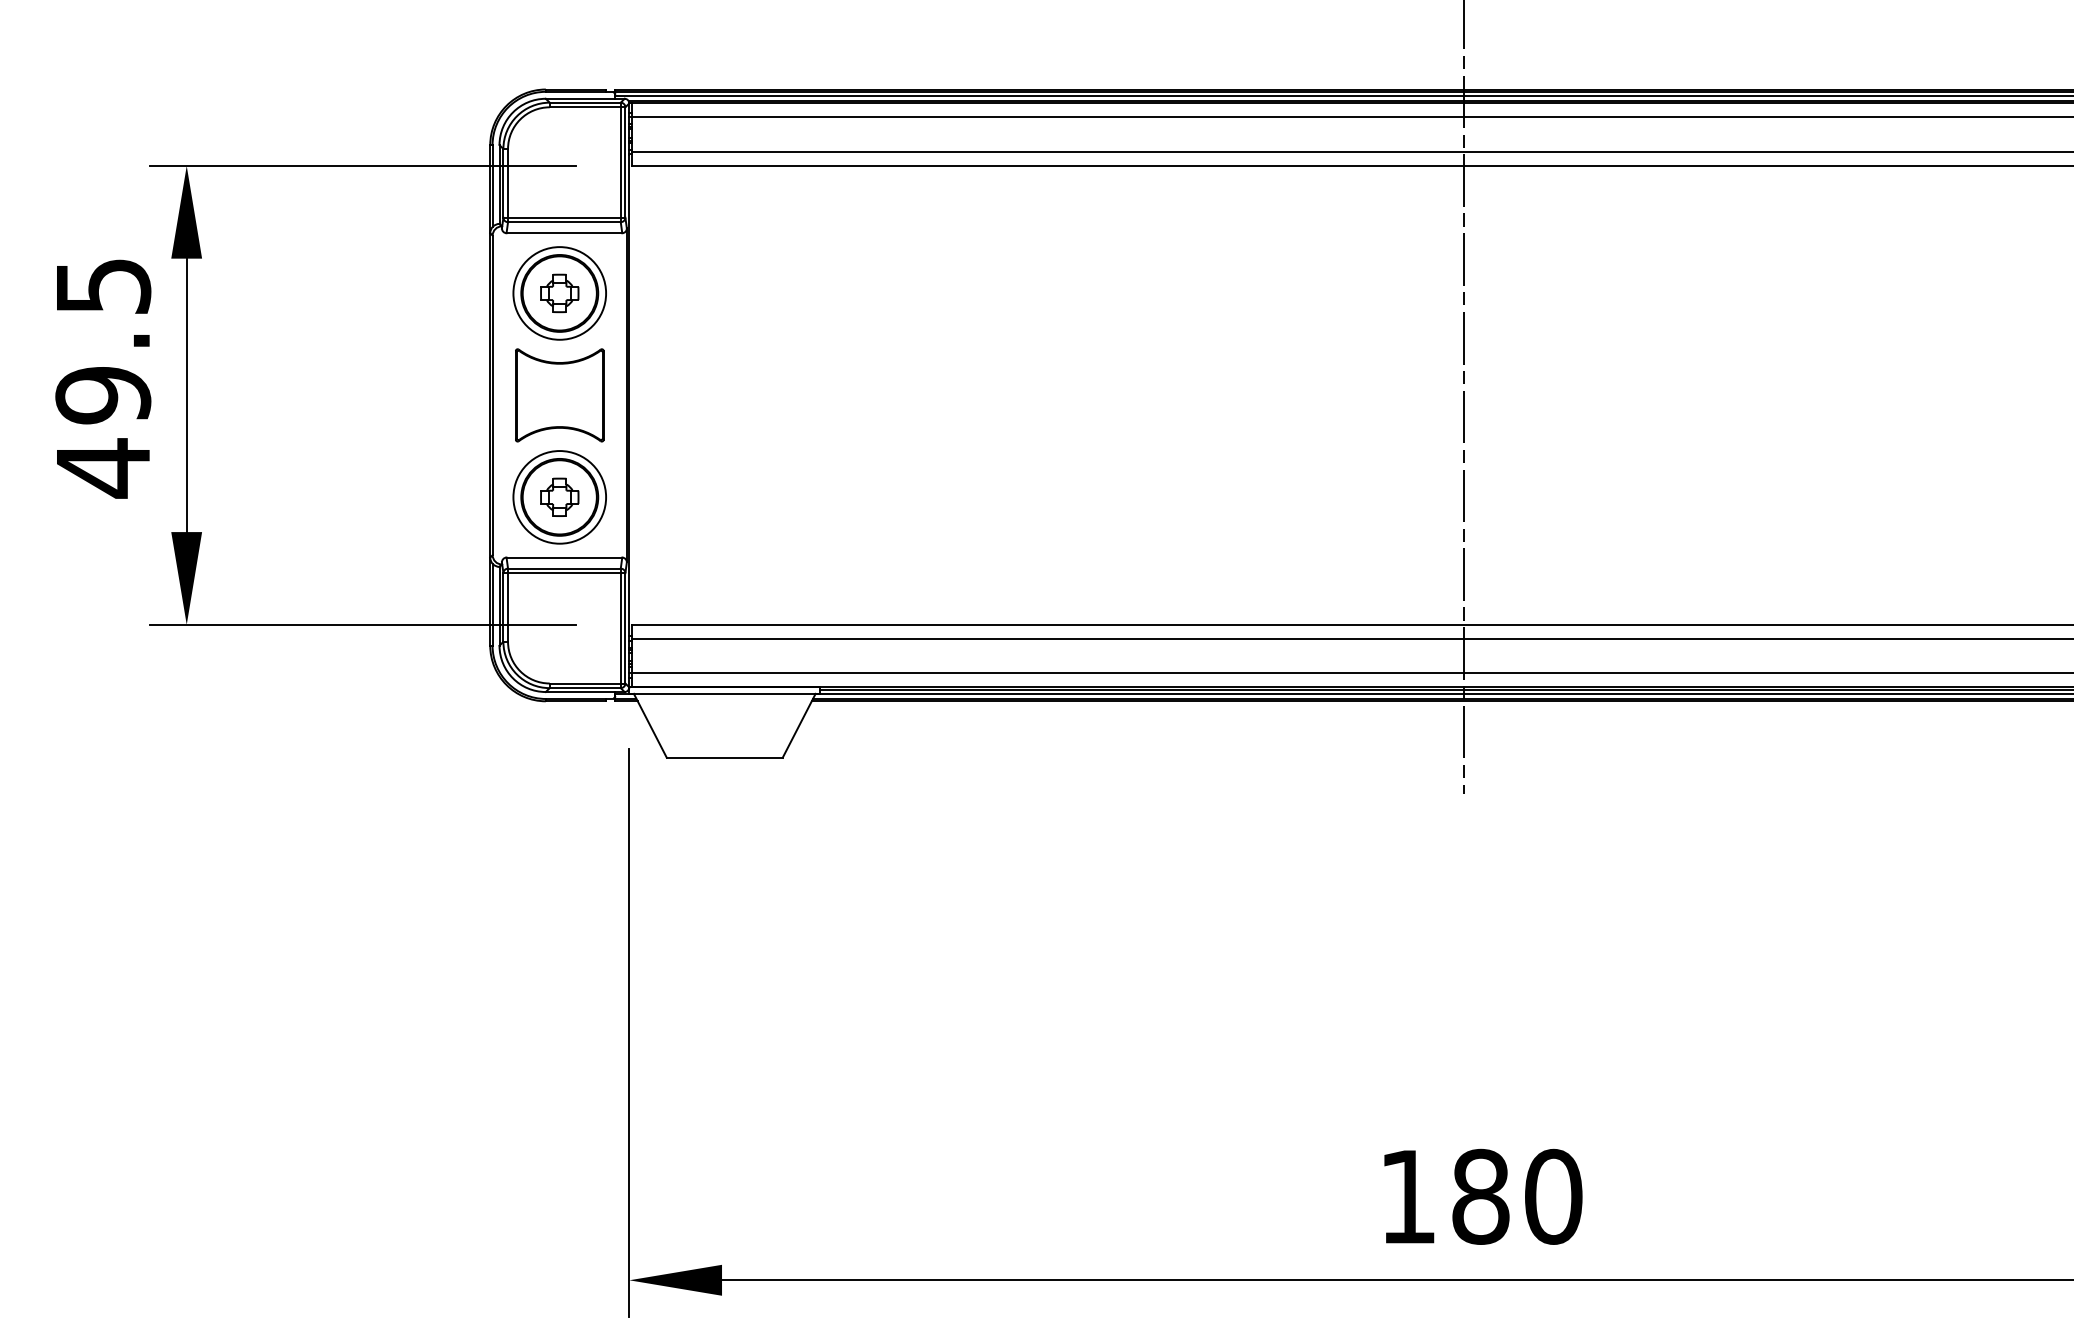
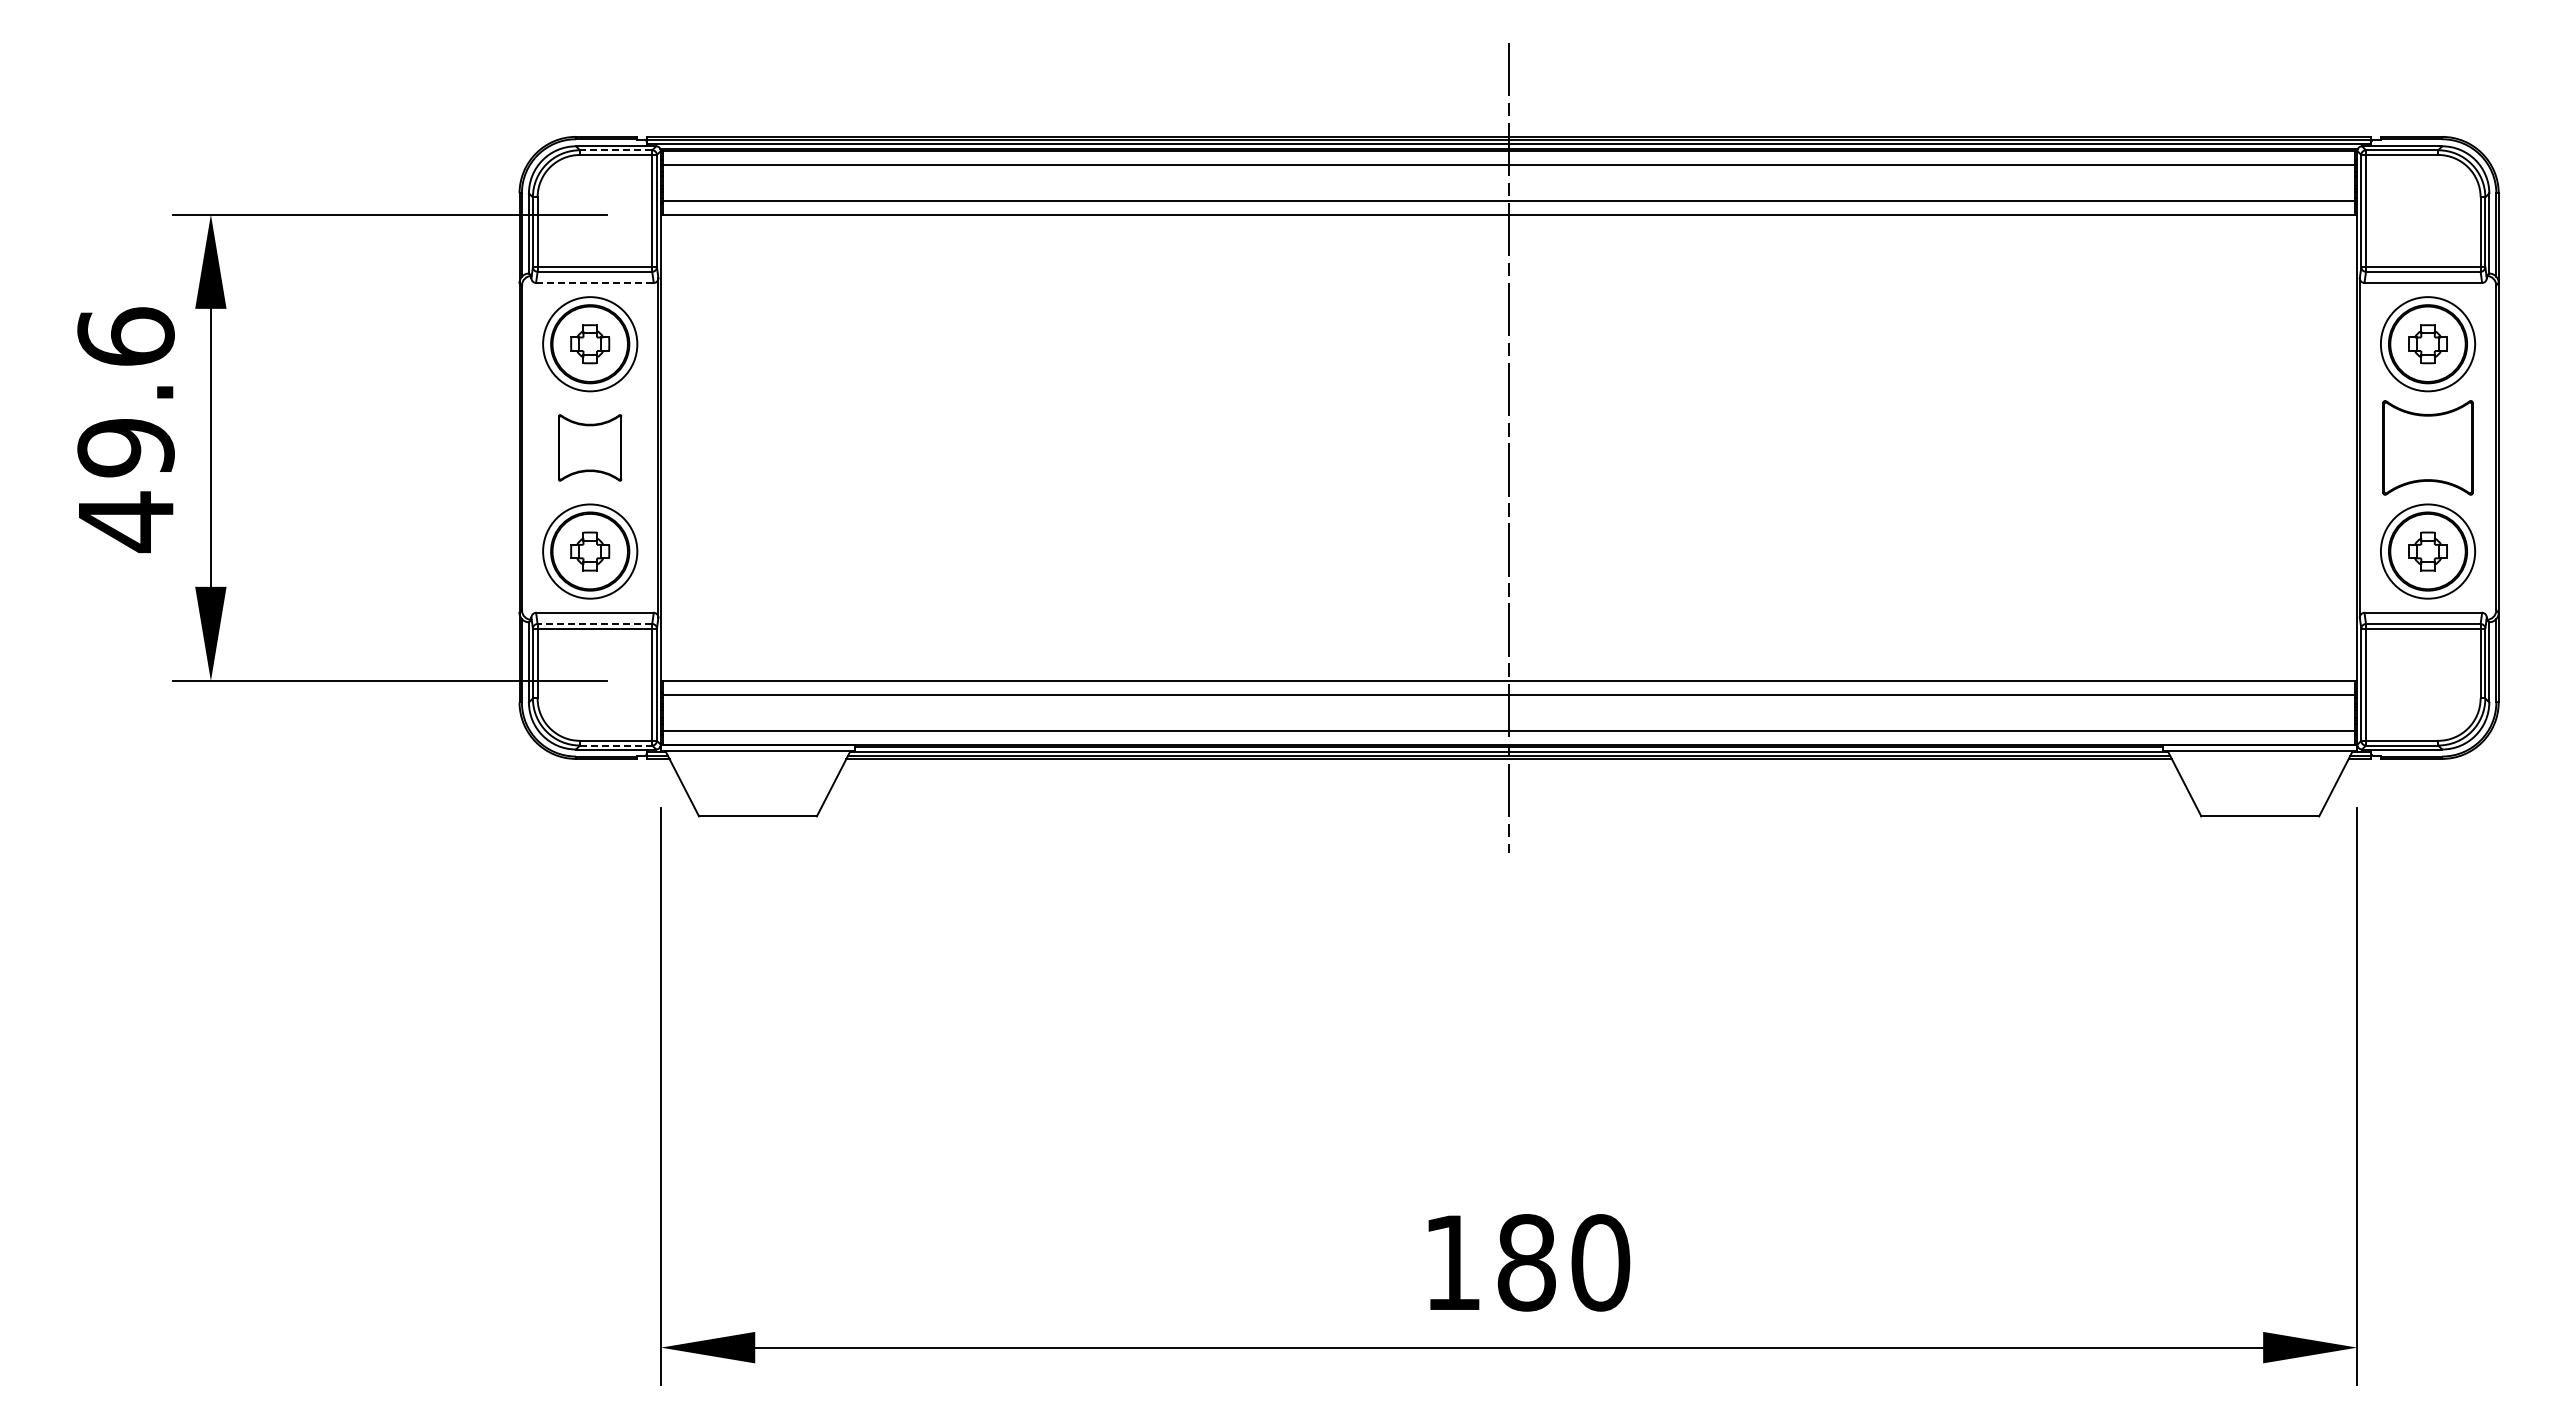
line: (584, 102) -> (615, 150), solid -> dashed
line: (563, 232) -> (594, 282), solid -> dashed
text: (102, 285) -> (125, 336), 49.5 -> 49.6
part: (559, 395) -> (589, 447), size x0.7
line: (563, 569) -> (594, 624), solid -> dashed
line: (585, 688) -> (616, 745), solid -> dashed

